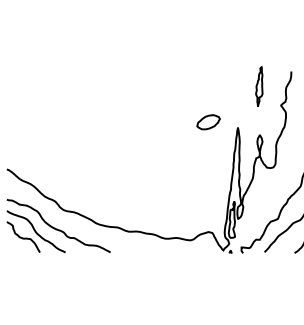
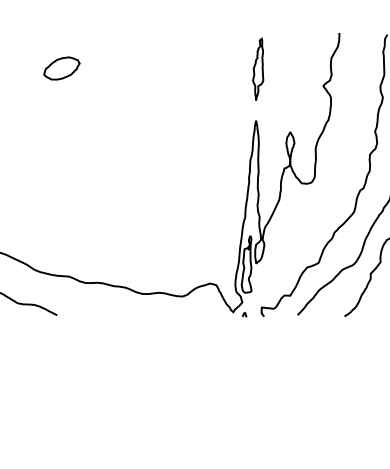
part: (259, 86) -> (258, 68), moved
part: (208, 122) -> (61, 68), moved

